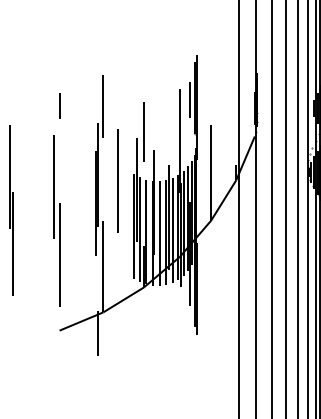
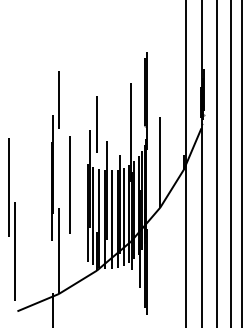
line: (189, 99) -> (139, 93), removed
line: (59, 106) -> (17, 100), removed
line: (117, 180) -> (69, 184), moved
part: (56, 220) -> (11, 218), moved

